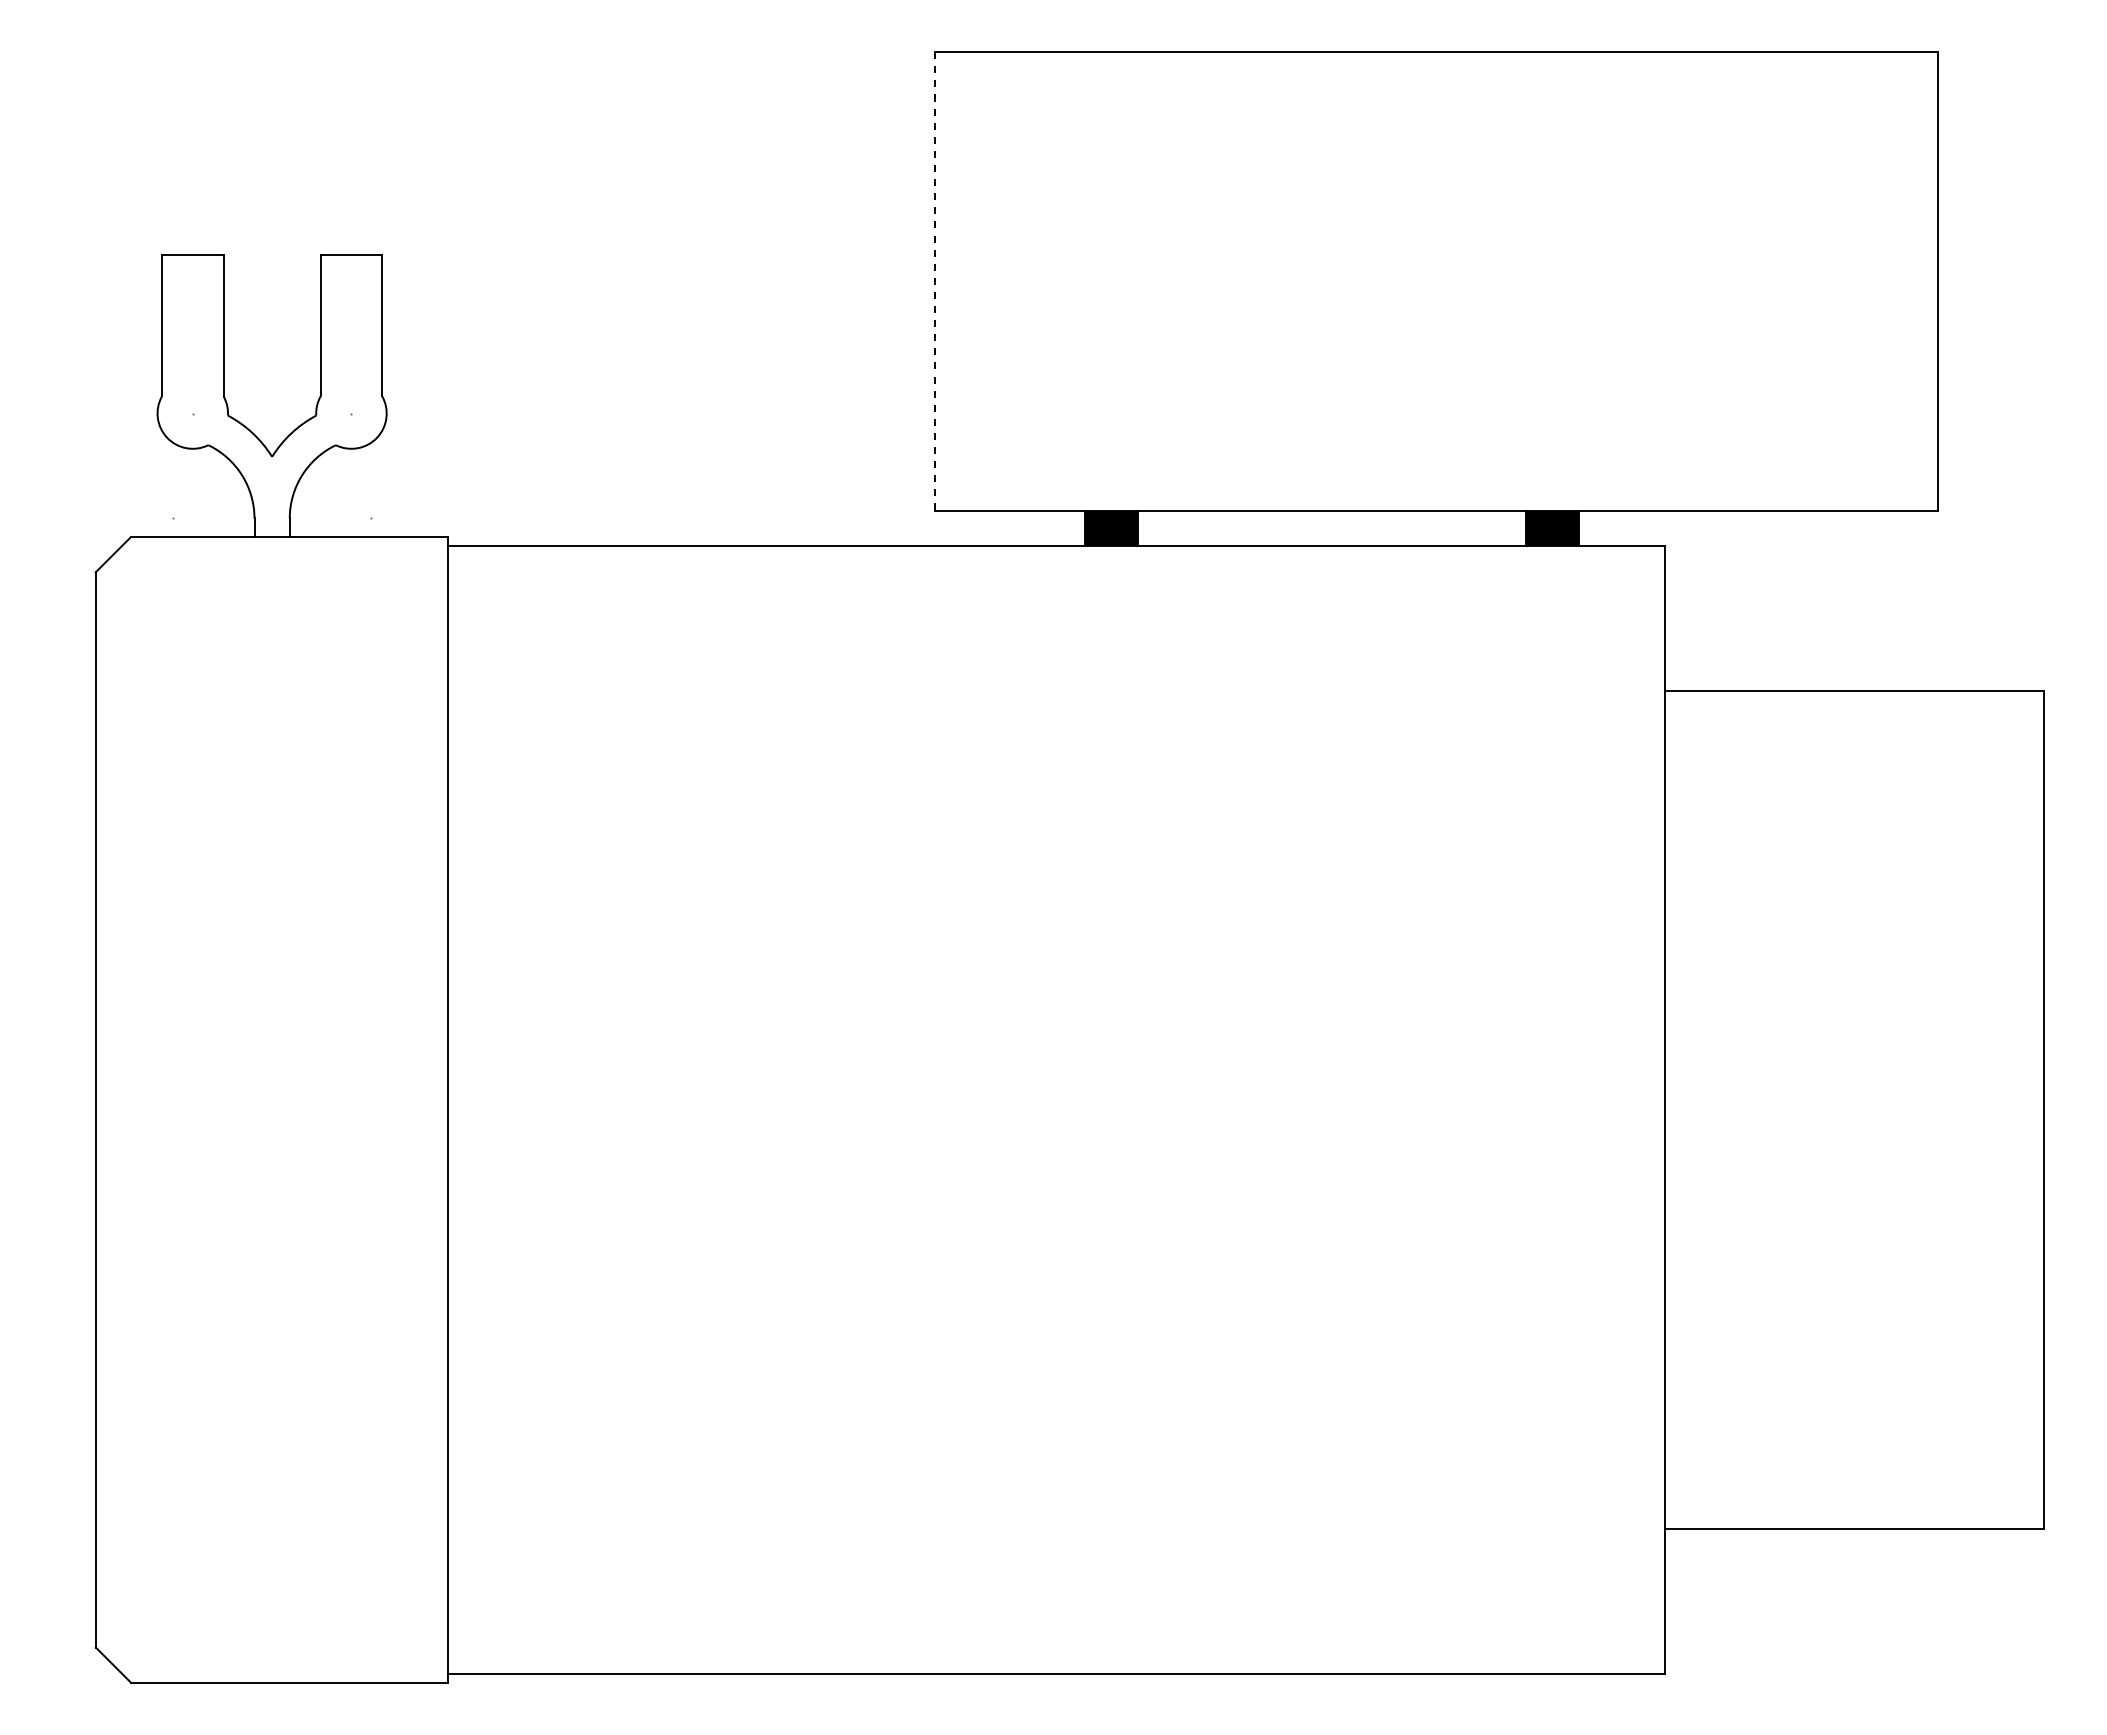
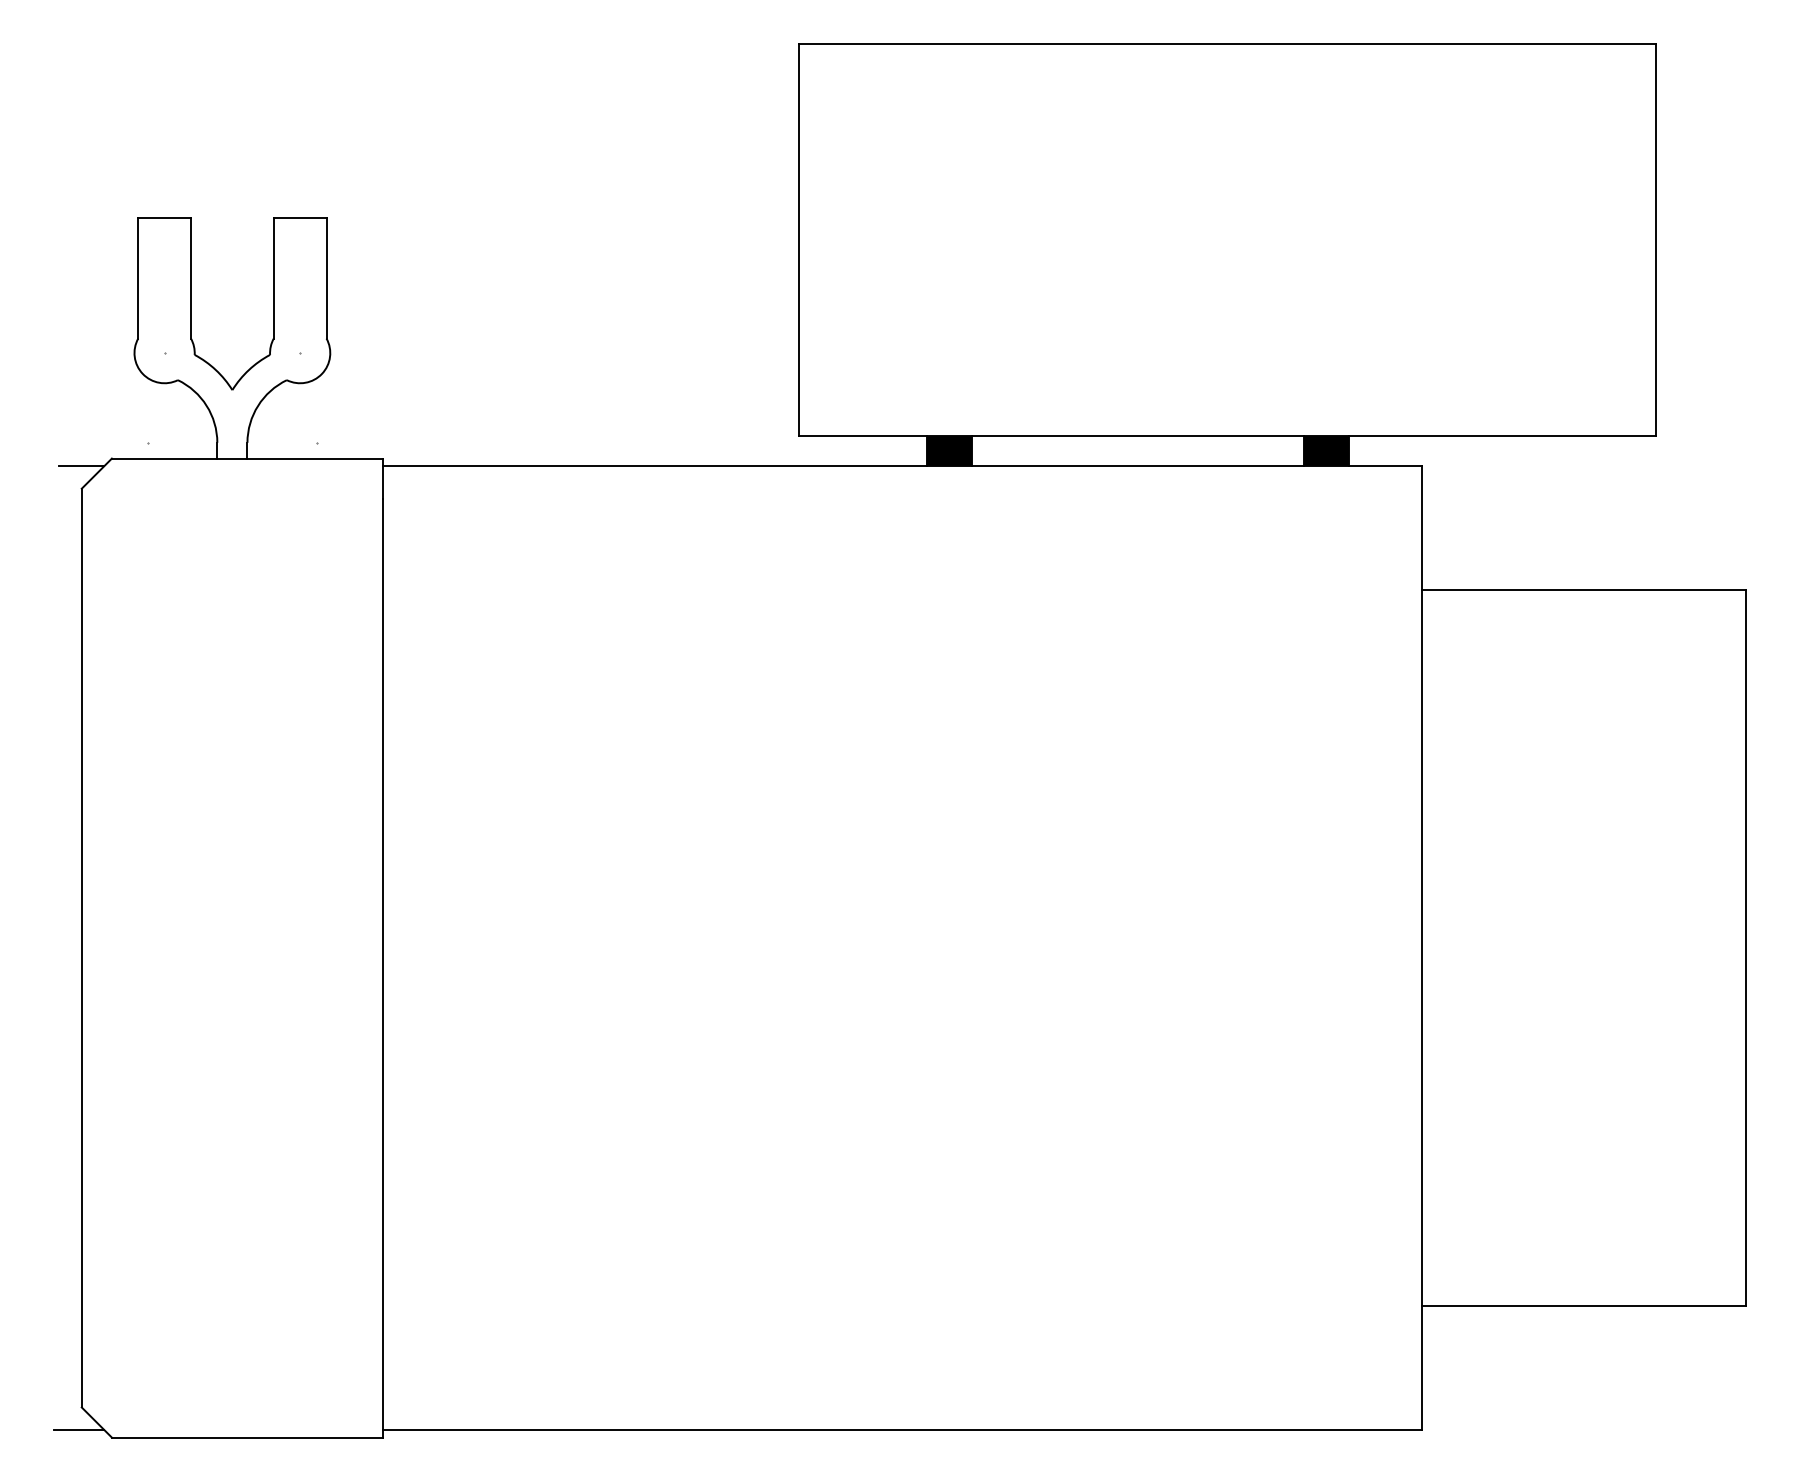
line: (935, 280) -> (799, 239), dashed -> solid
line: (95, 545) -> (81, 465), added
line: (92, 1673) -> (78, 1429), added

